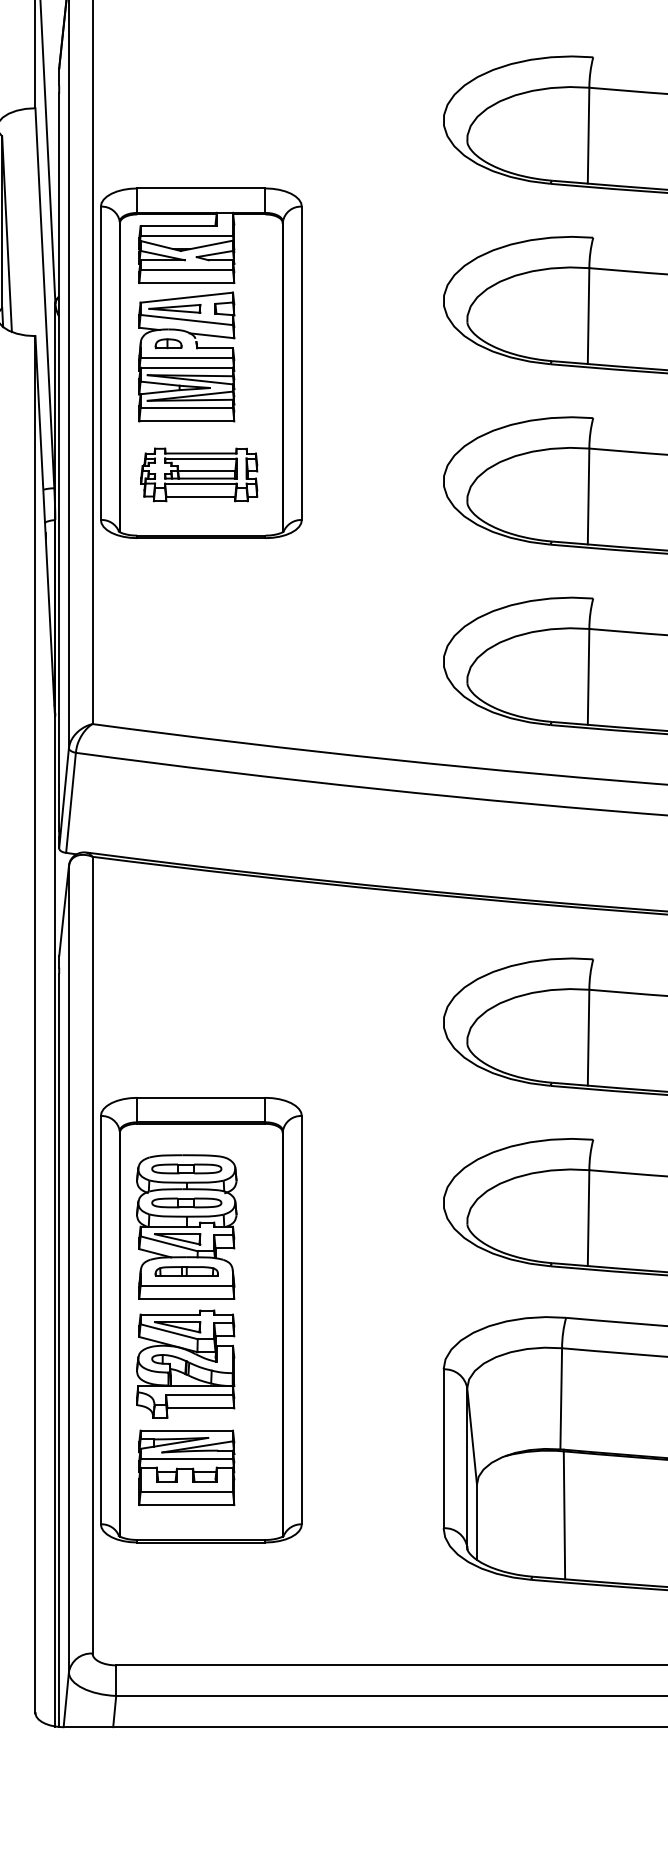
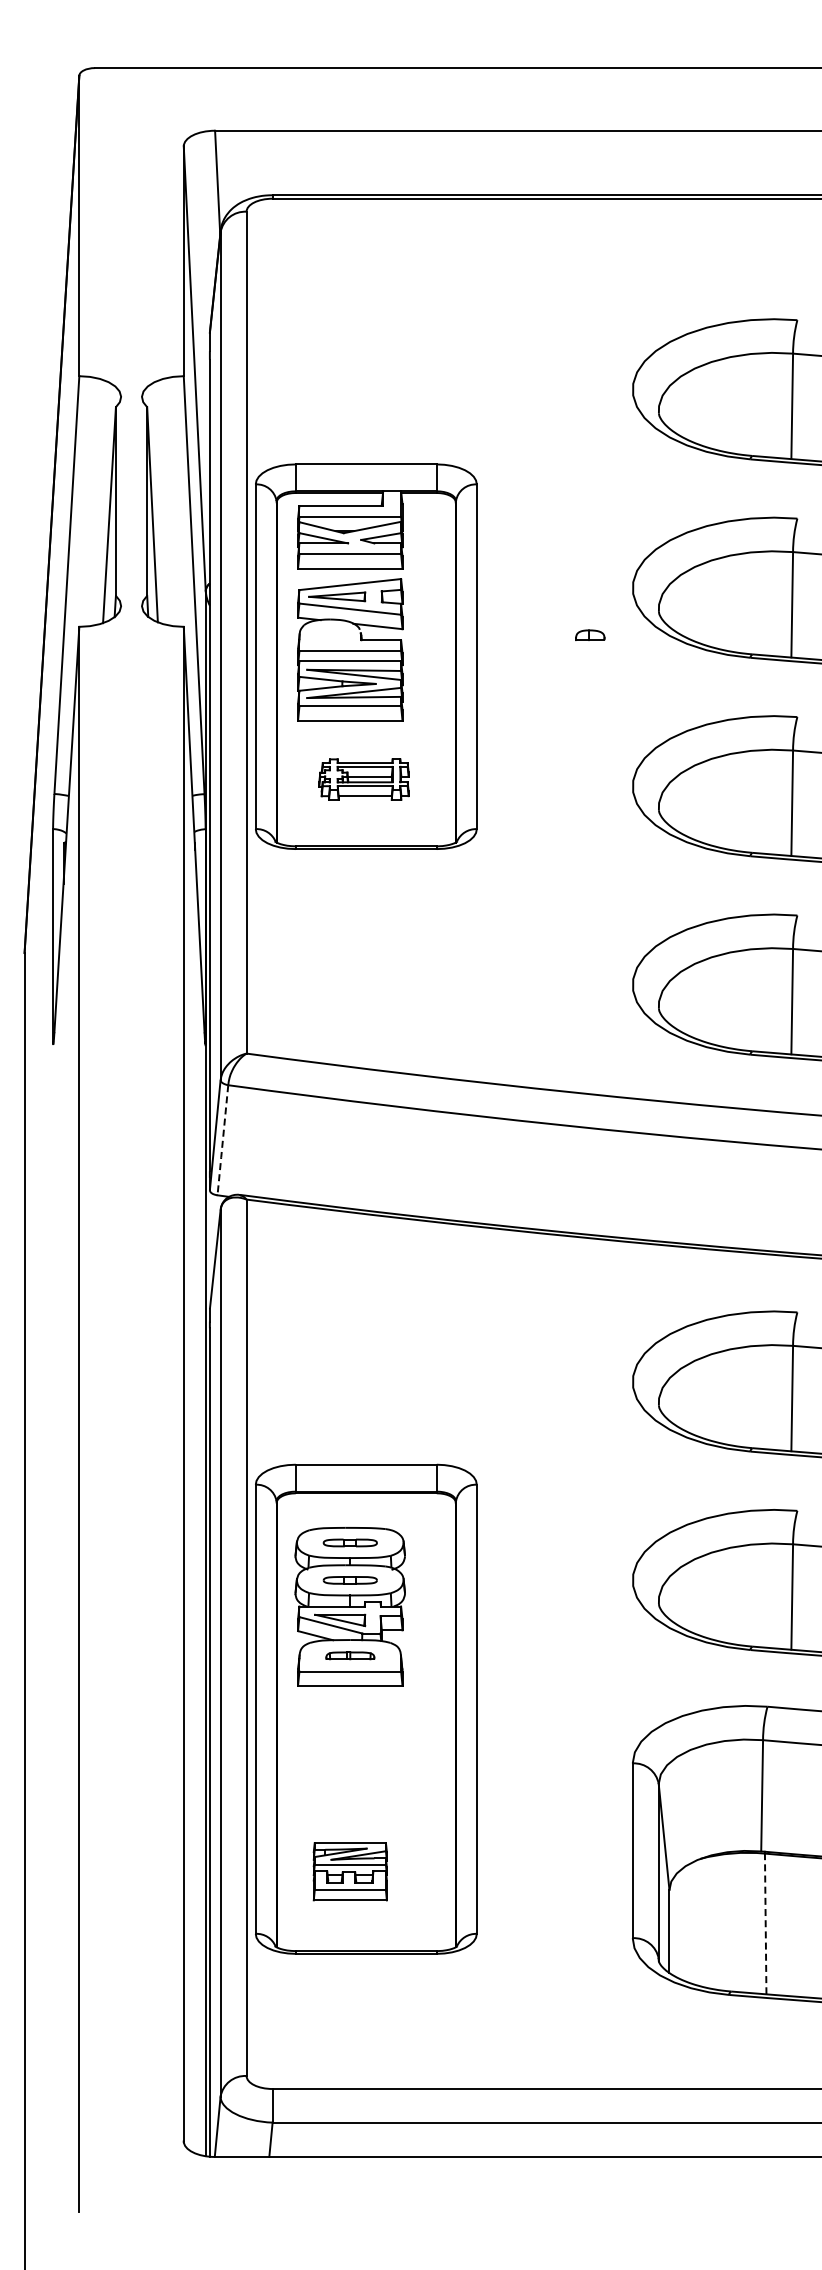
part: (168, 343) -> (590, 634), moved
part: (198, 474) -> (363, 779), size x0.7
line: (70, 803) -> (222, 1141), solid -> dashed
part: (187, 1168) -> (350, 1542), size x0.7
part: (187, 1203) -> (350, 1580), size x0.7
part: (187, 1271) -> (350, 1655), size x0.7
part: (185, 1363) -> (348, 1757), removed
part: (187, 1467) -> (350, 1871), size x0.7
line: (564, 1514) -> (765, 1923), solid -> dashed

